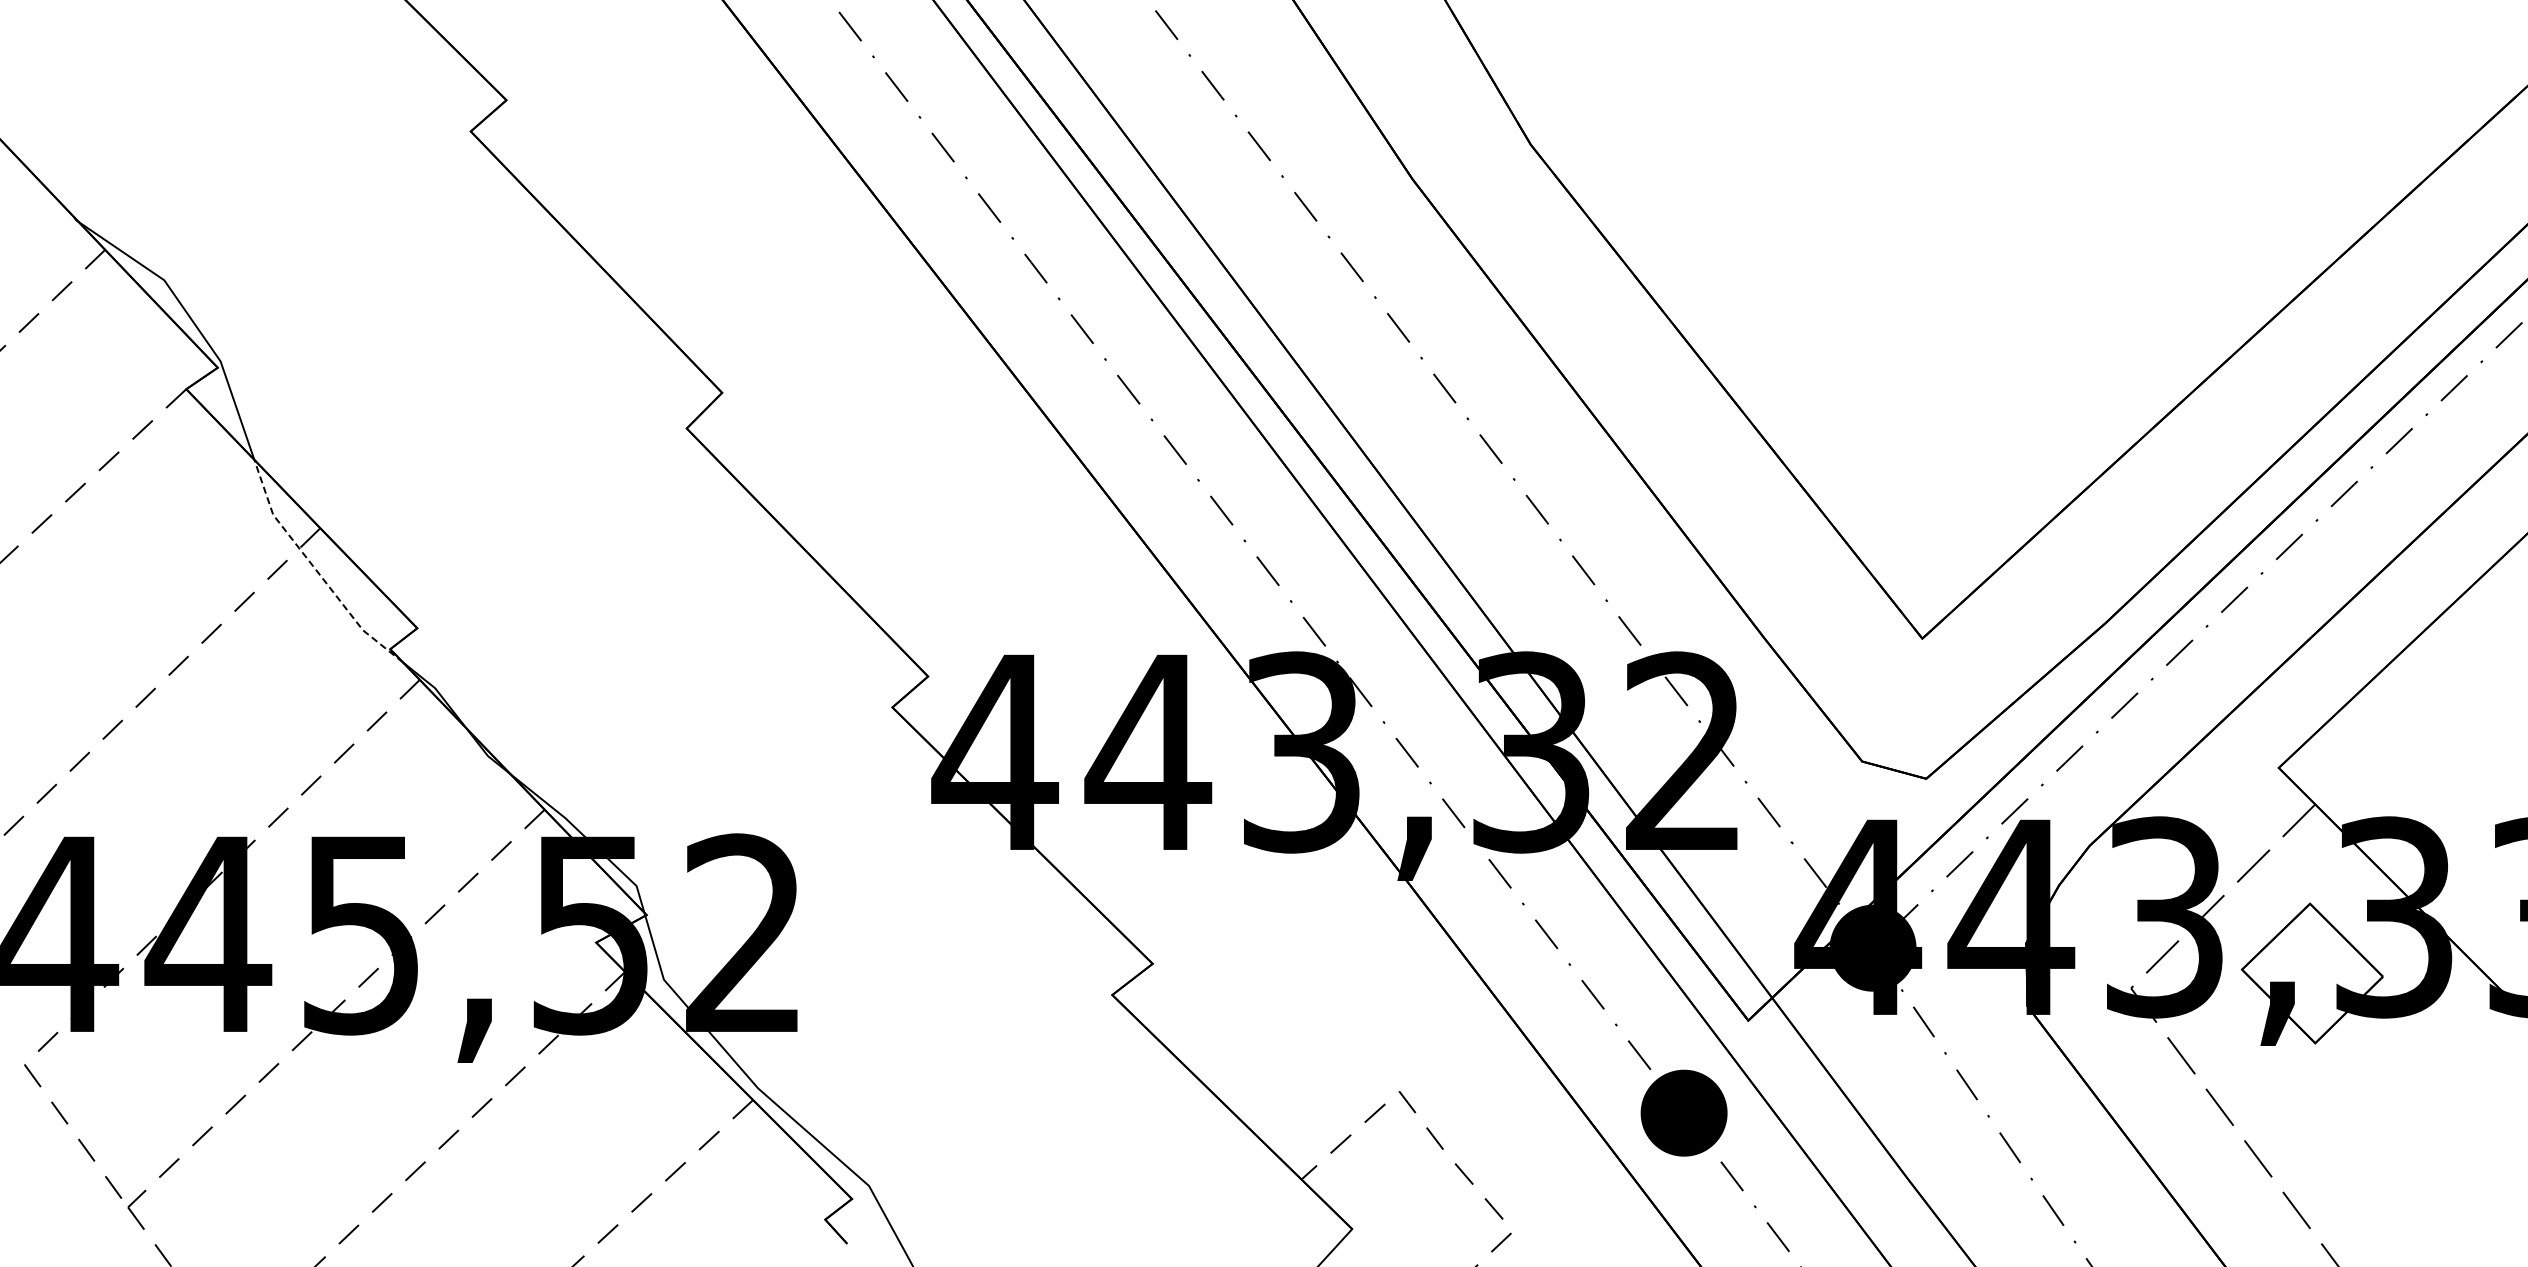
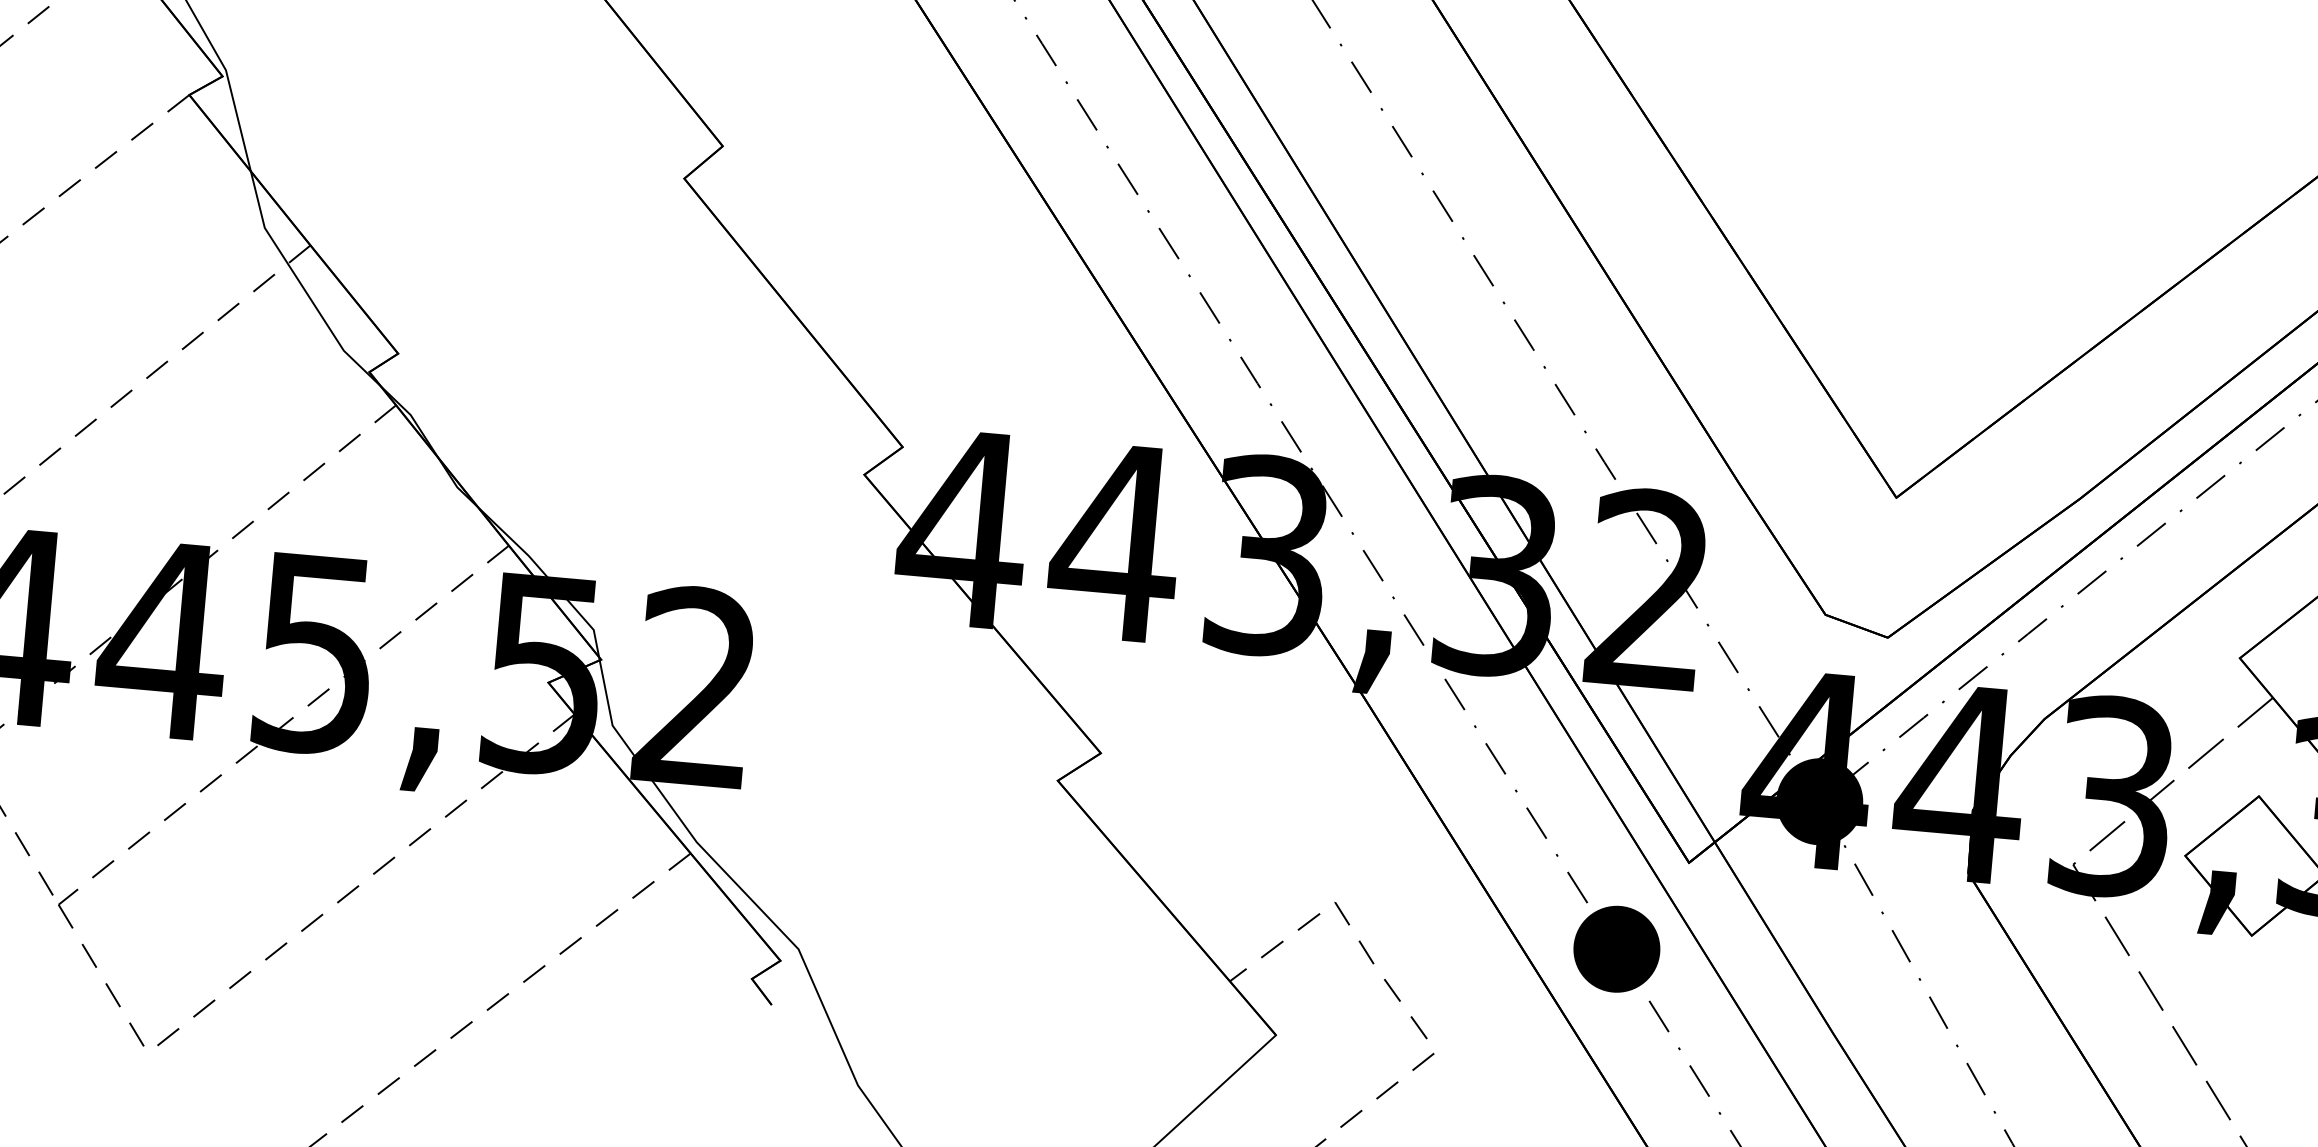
line: (315, 569) -> (302, 286), dashed -> solid

